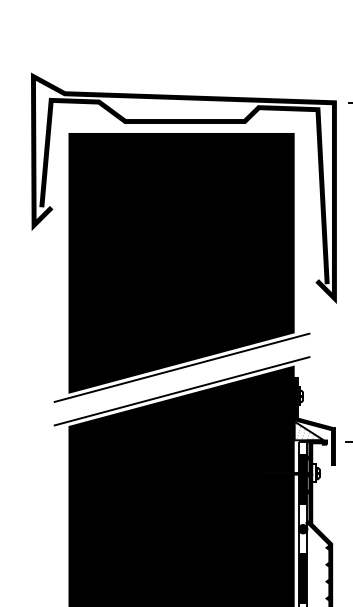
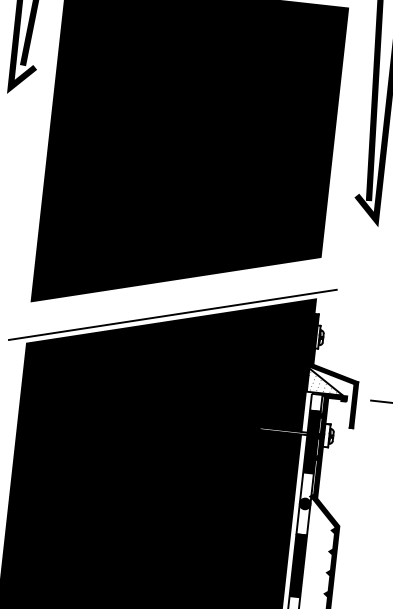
line: (181, 367) -> (175, 285), removed

